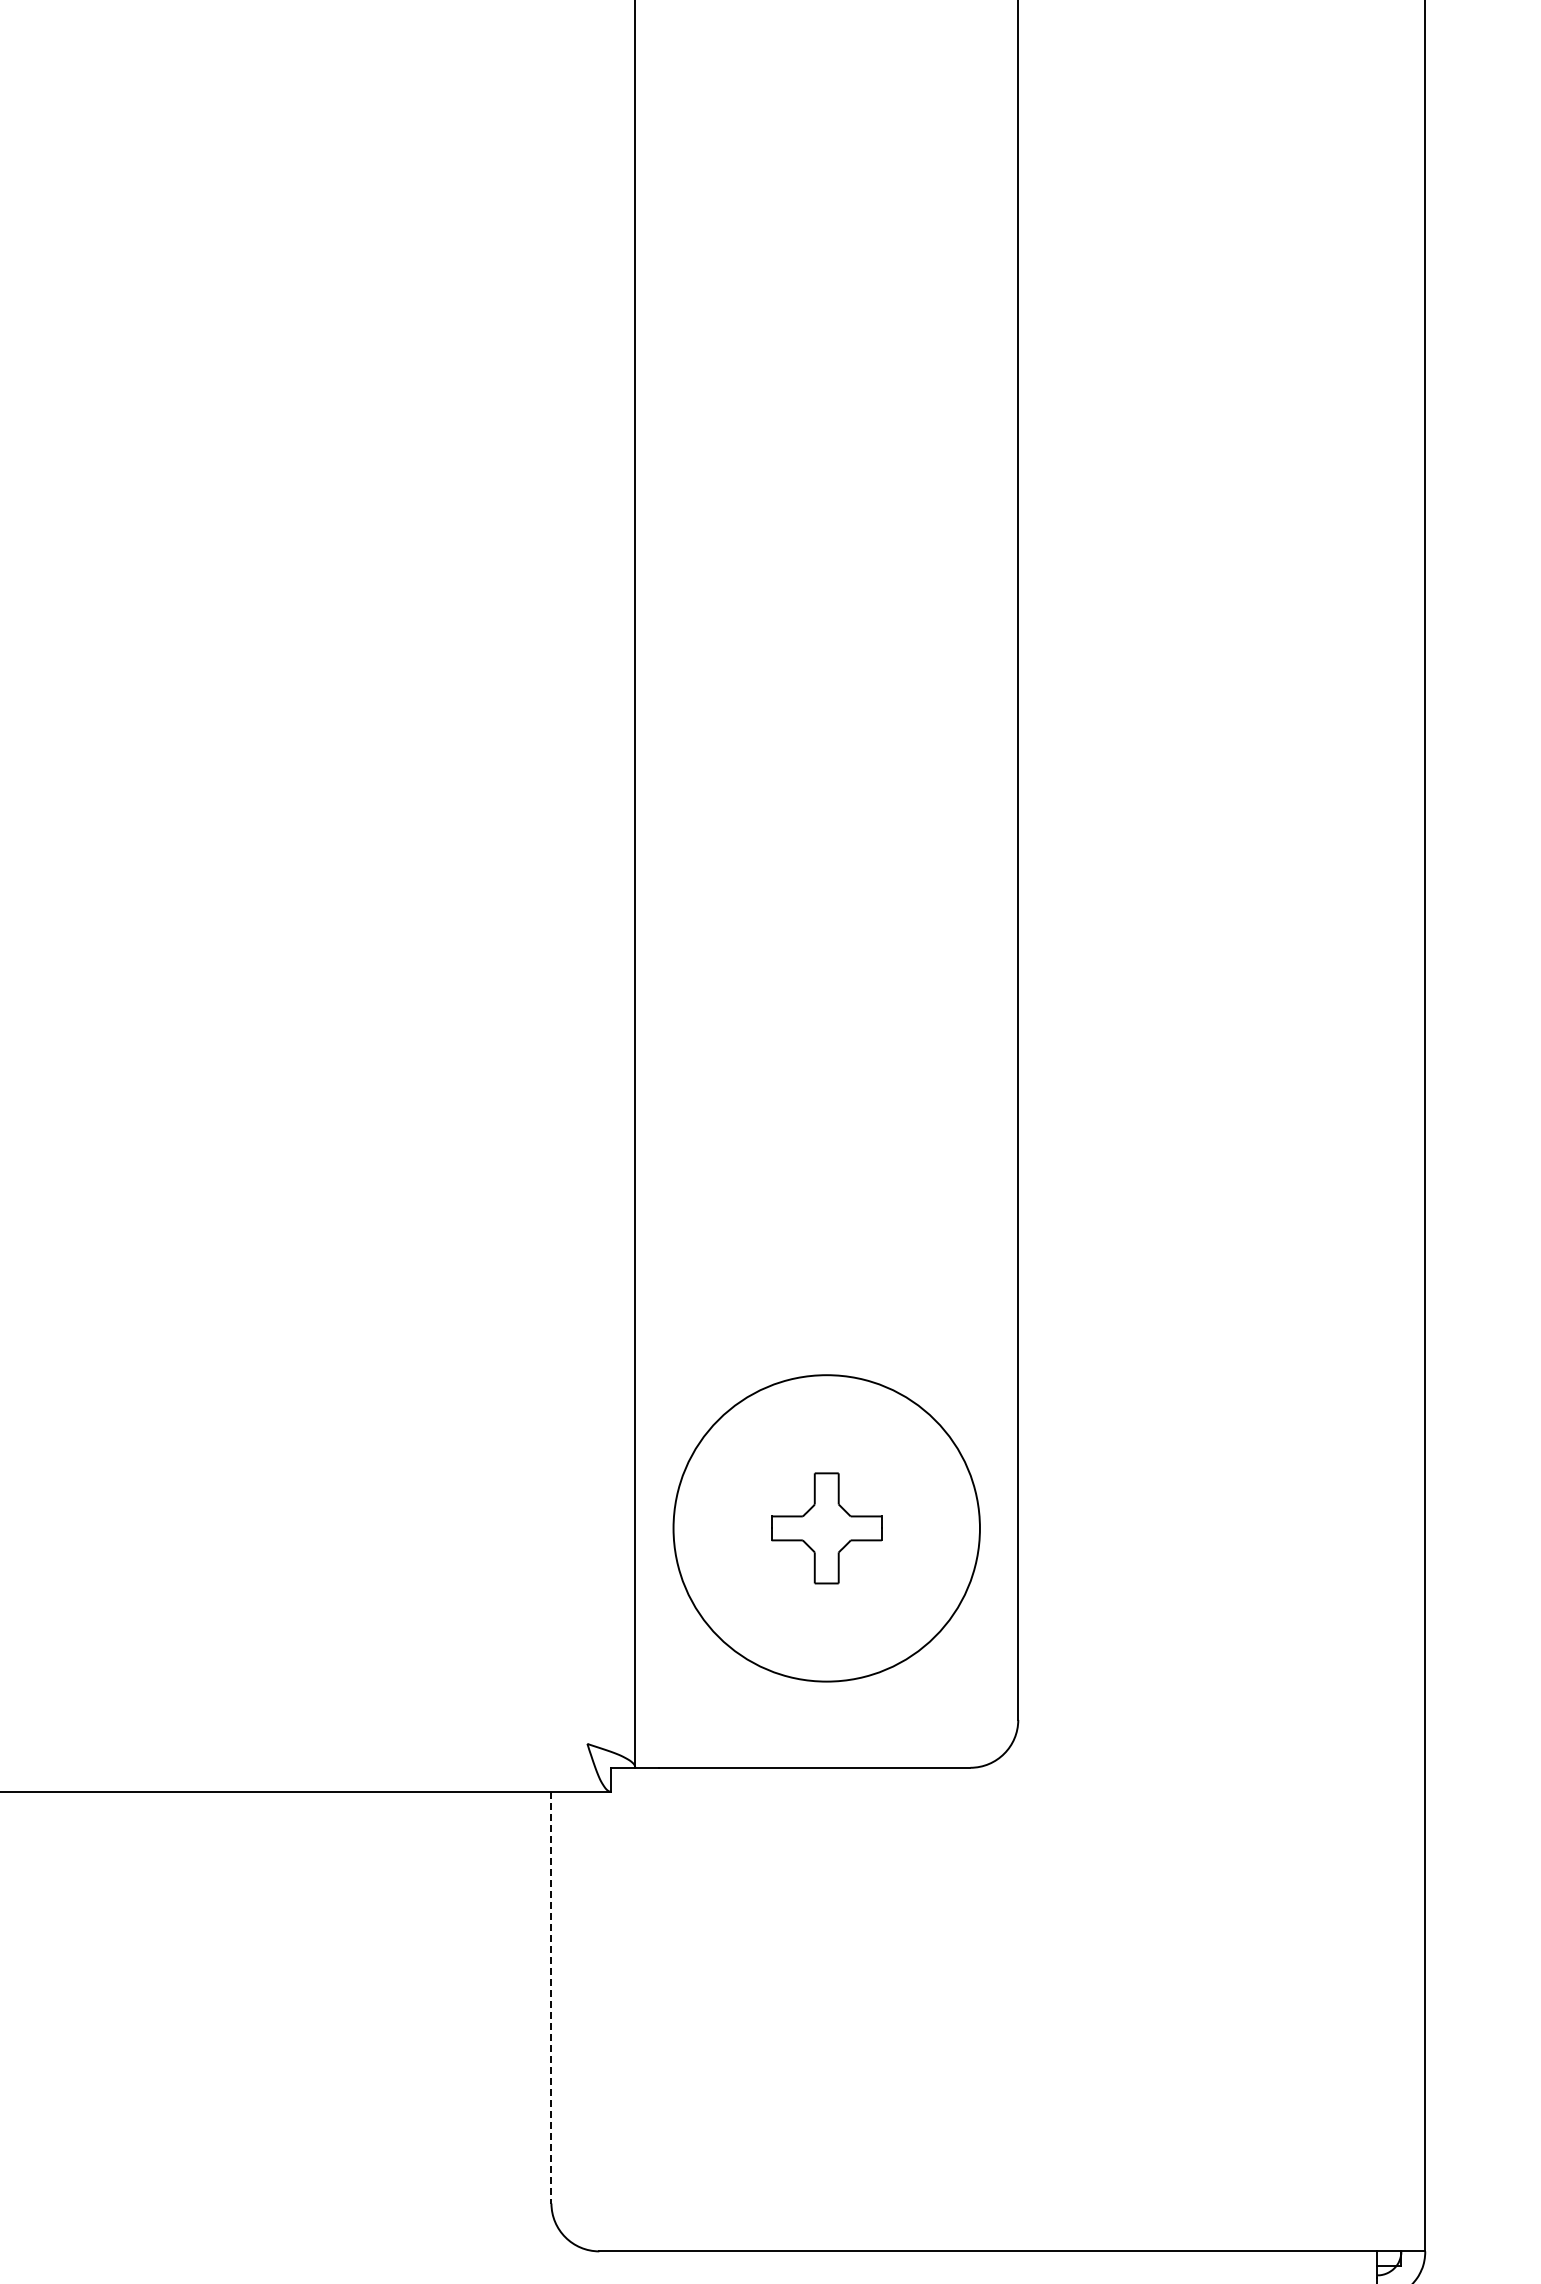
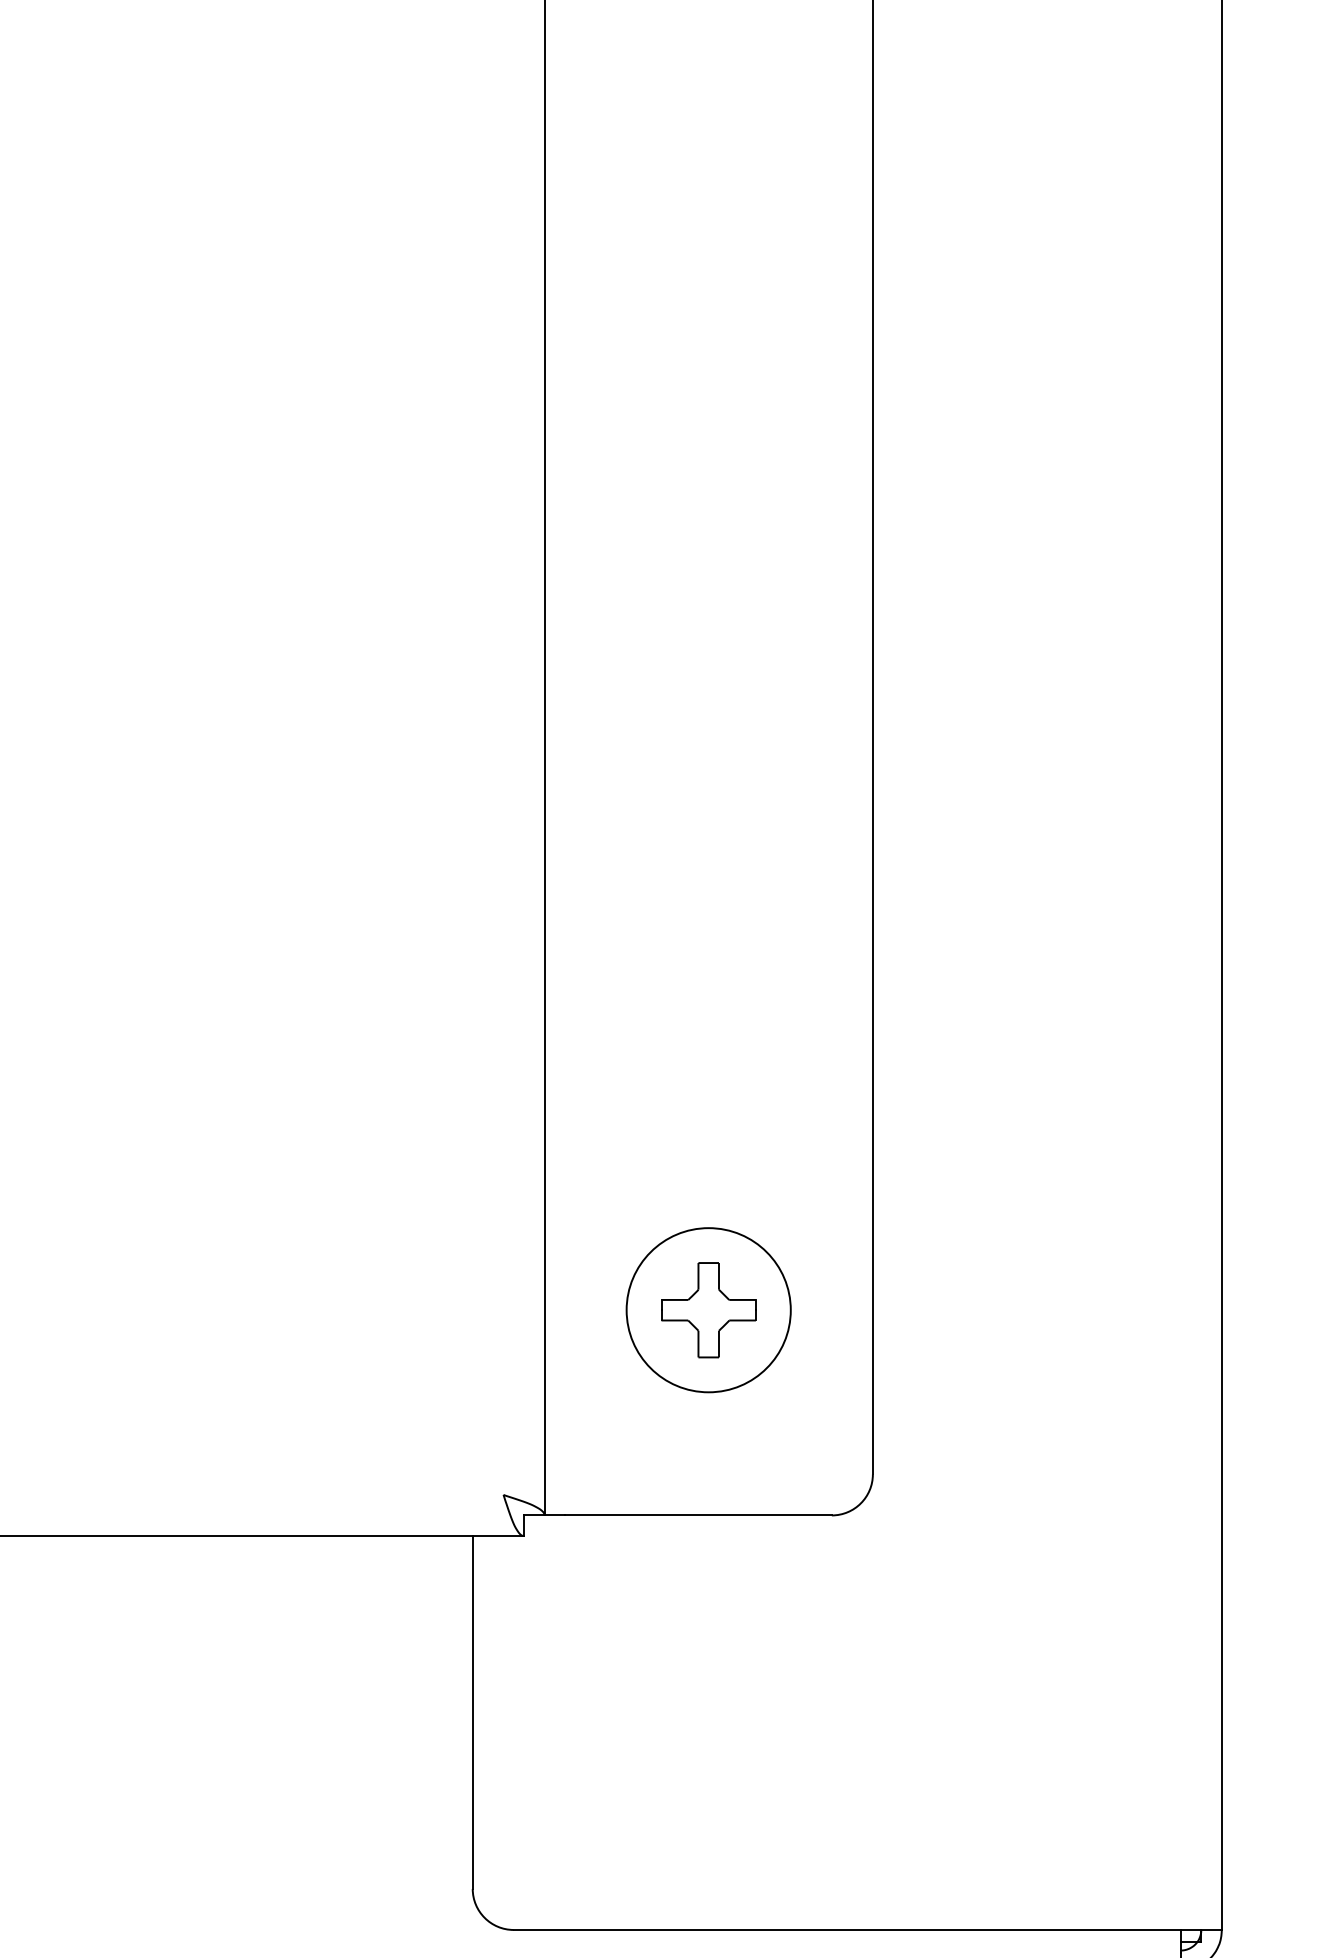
circle: (826, 1528) -> (708, 1310), size x0.62
line: (551, 1997) -> (472, 1712), dashed -> solid

